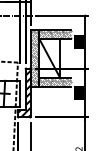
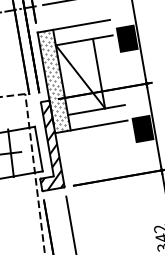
hatch: (54, 34) -> (81, 32), removed
hatch: (54, 82) -> (96, 117), removed

